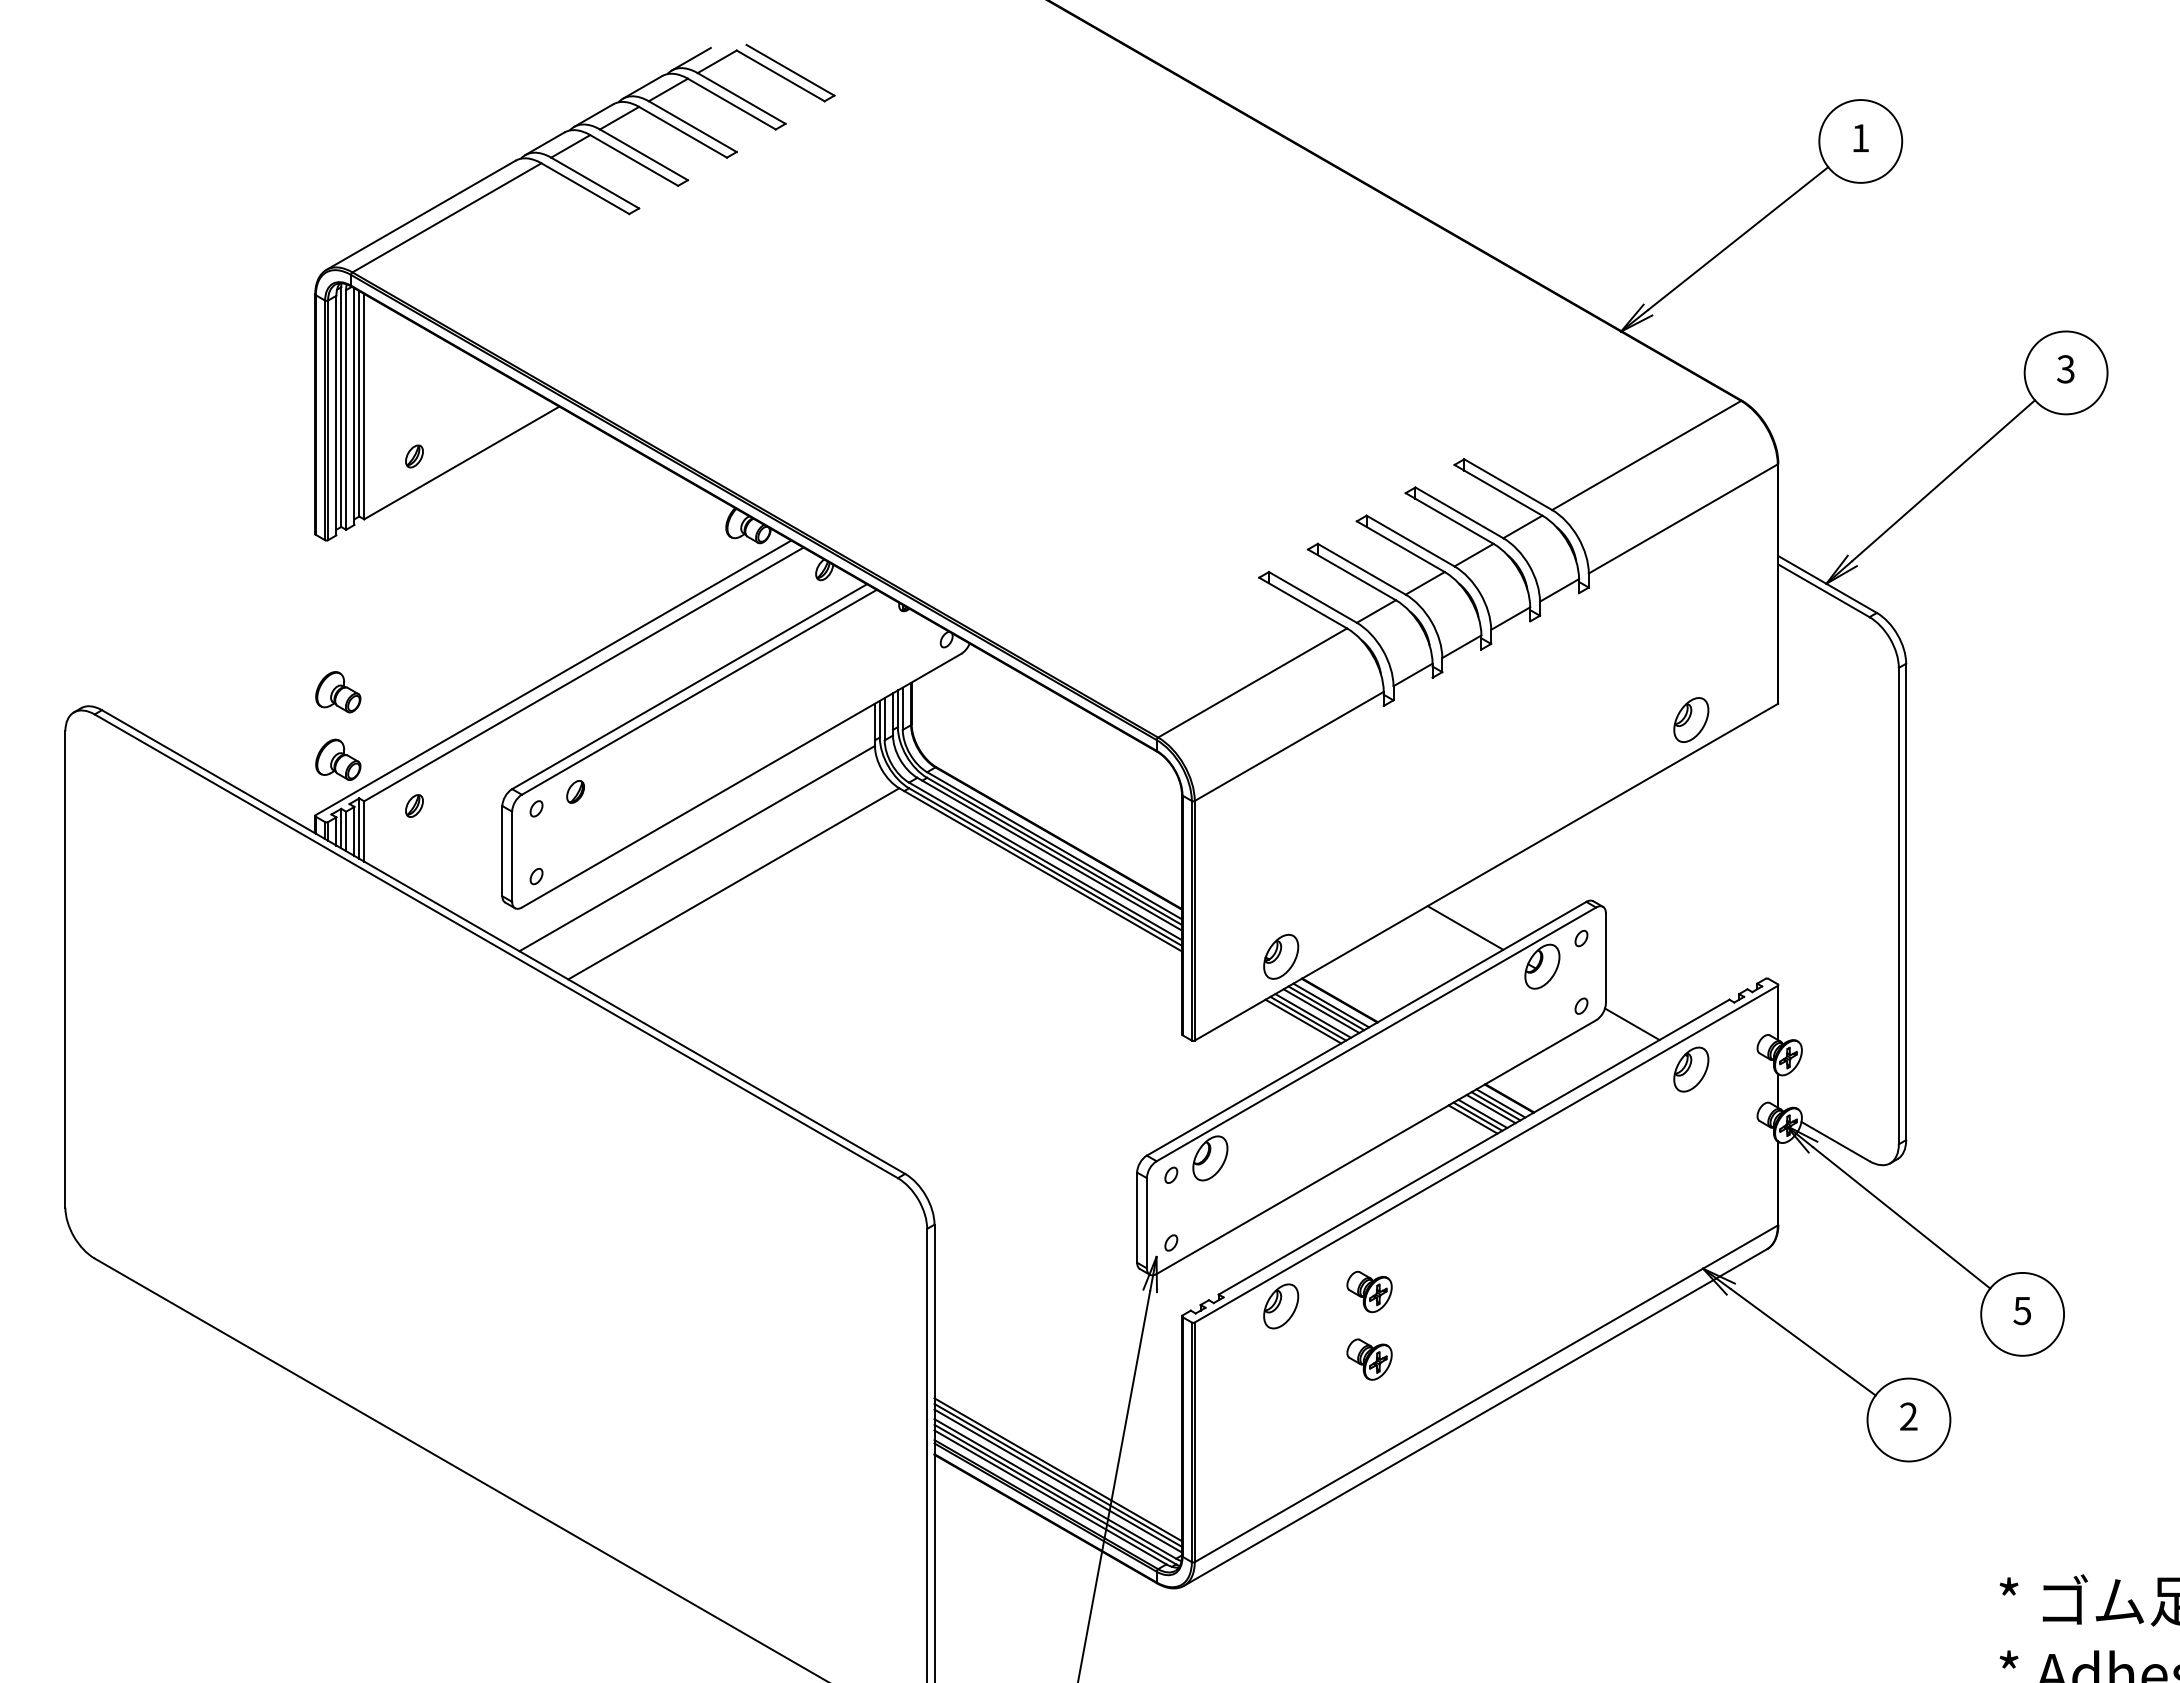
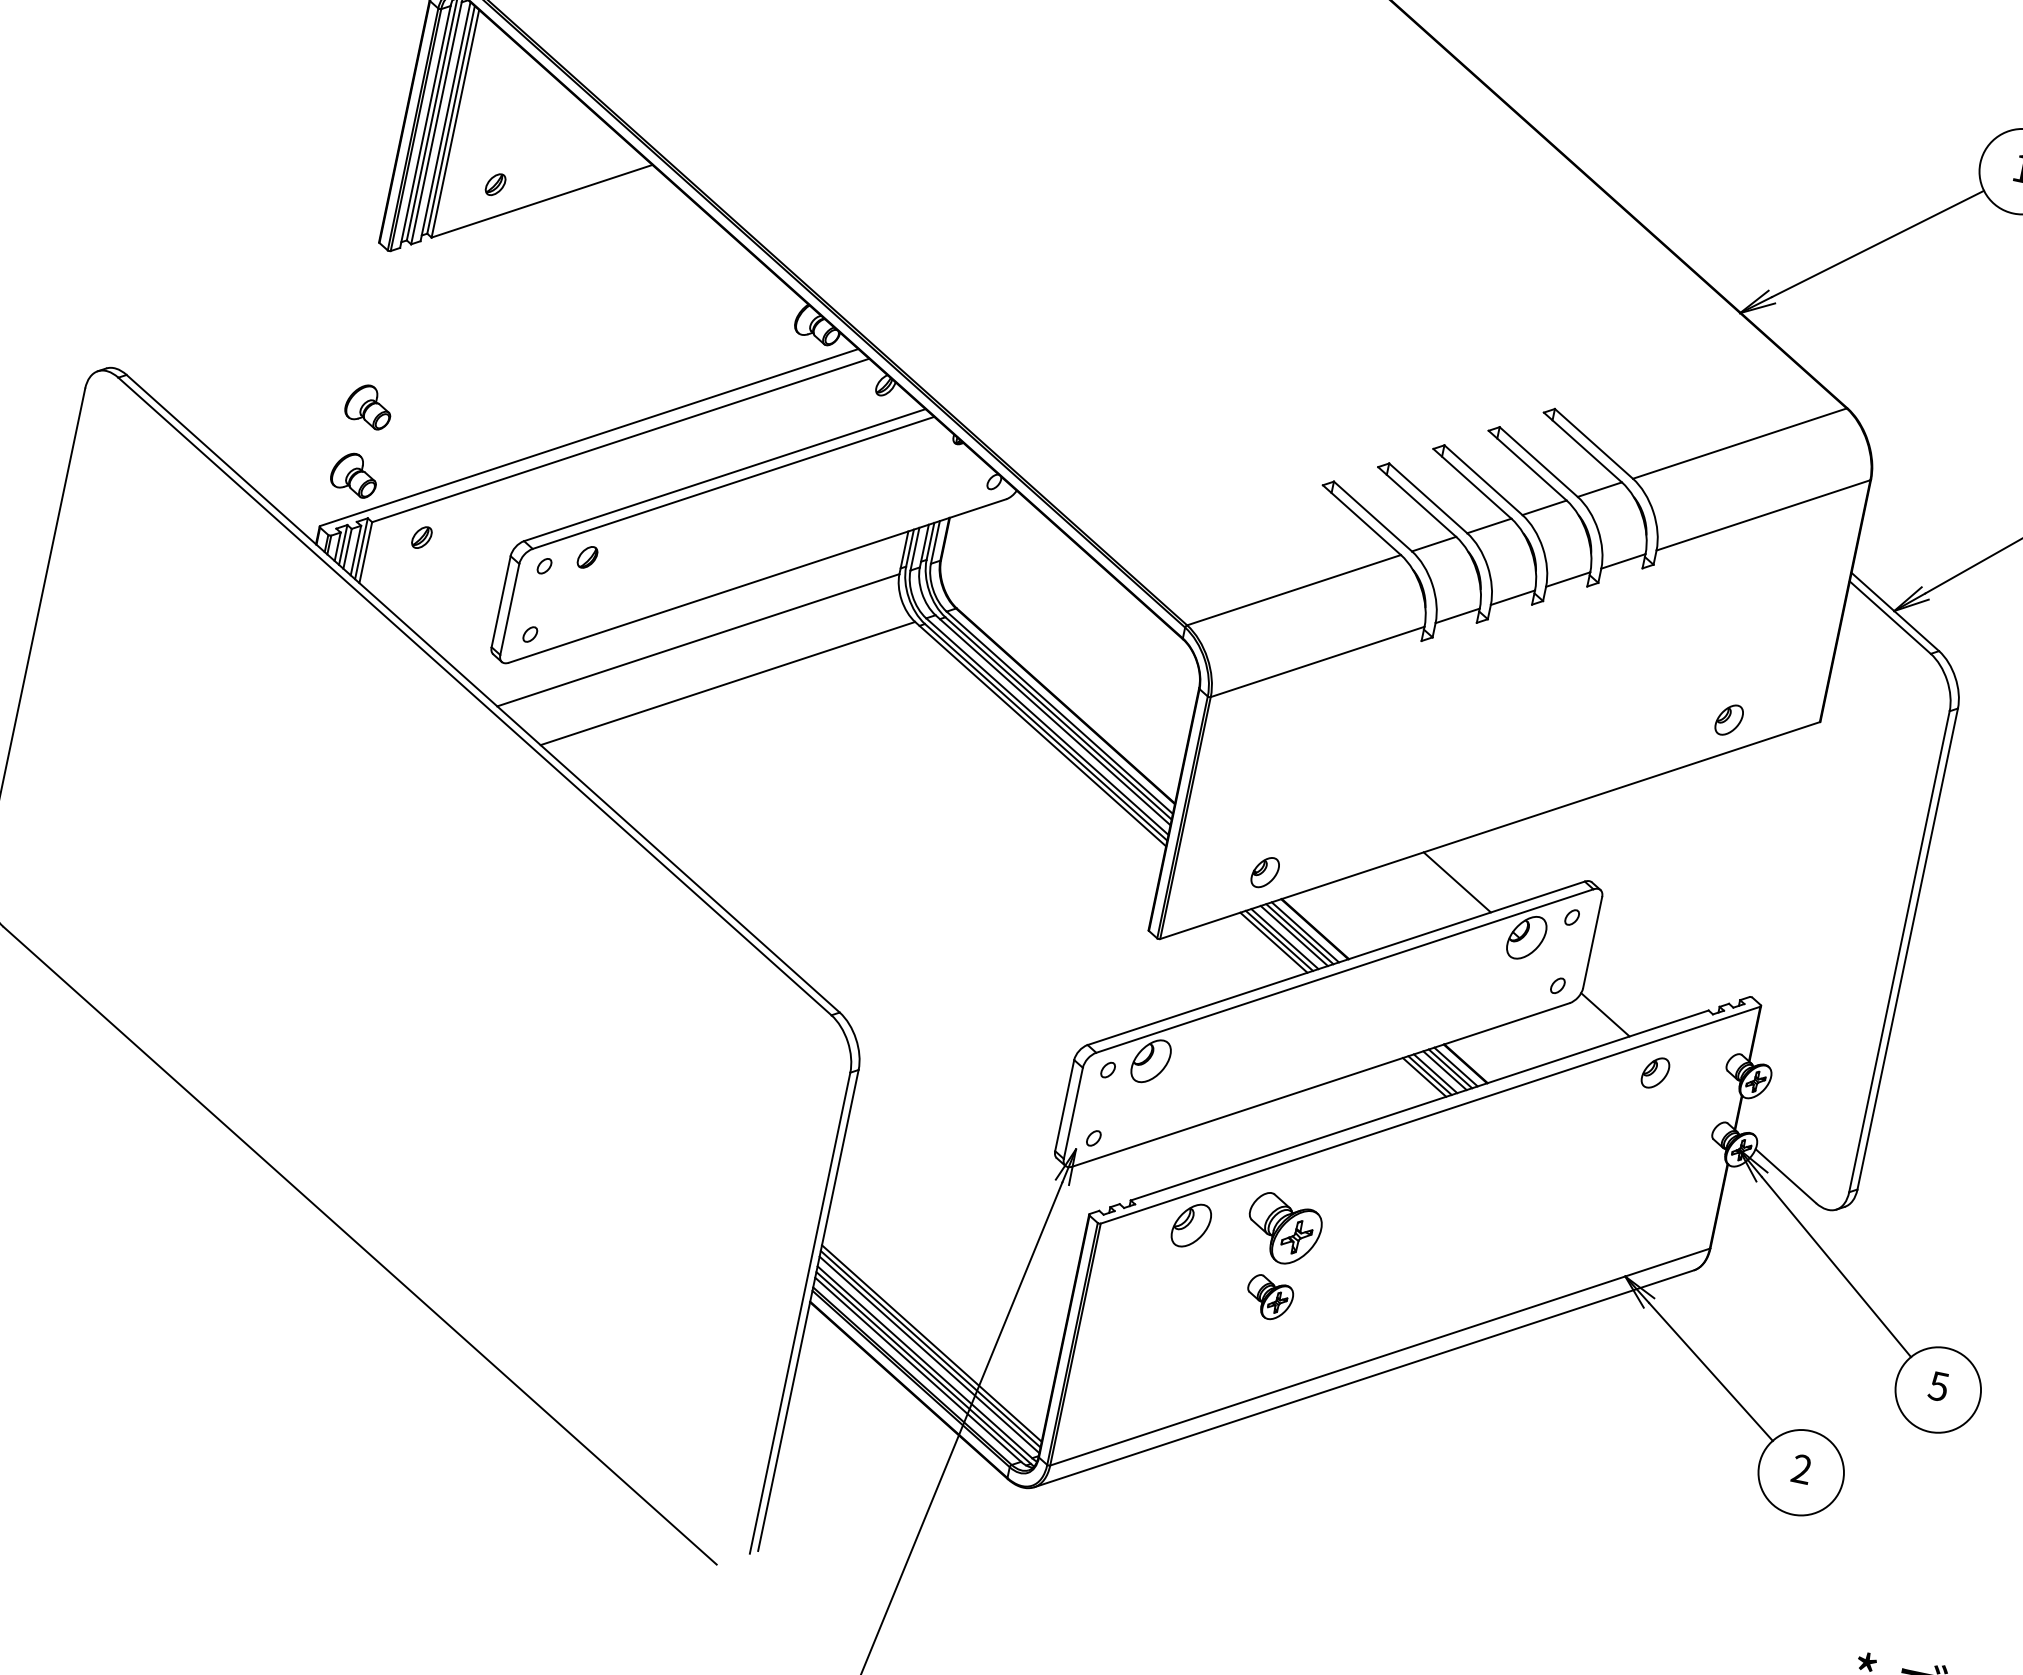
part: (1691, 719) -> (1729, 719), size x0.7
part: (1281, 956) -> (1265, 872), size x0.7
part: (1691, 1069) -> (1655, 1072), size x0.7
part: (1369, 1291) -> (1283, 1229), size x1.6

